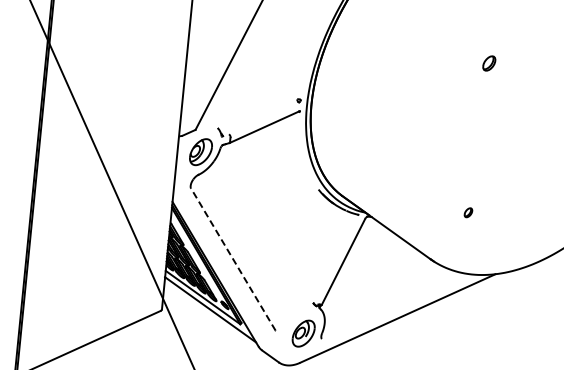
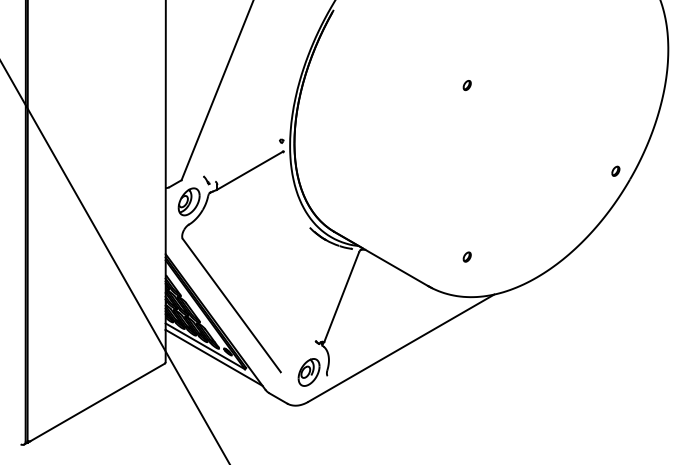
part: (488, 63) -> (466, 85), size x0.62
part: (467, 212) -> (466, 256), moved
line: (233, 259) -> (231, 305), dashed -> solid

